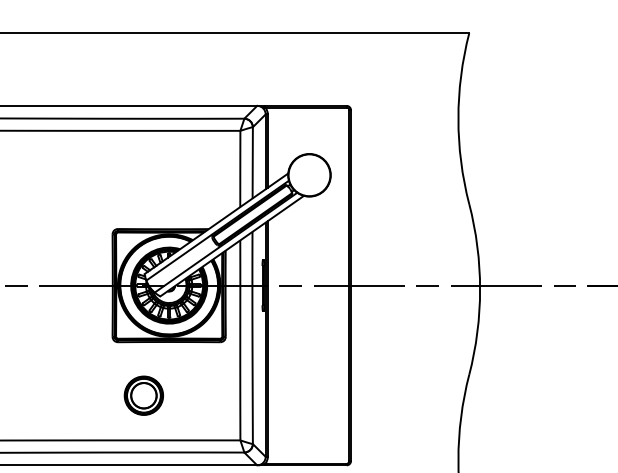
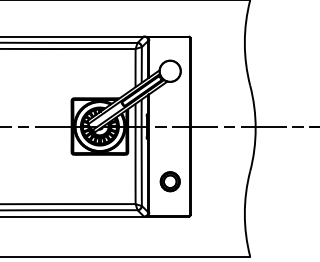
part: (142, 395) -> (169, 181), moved

